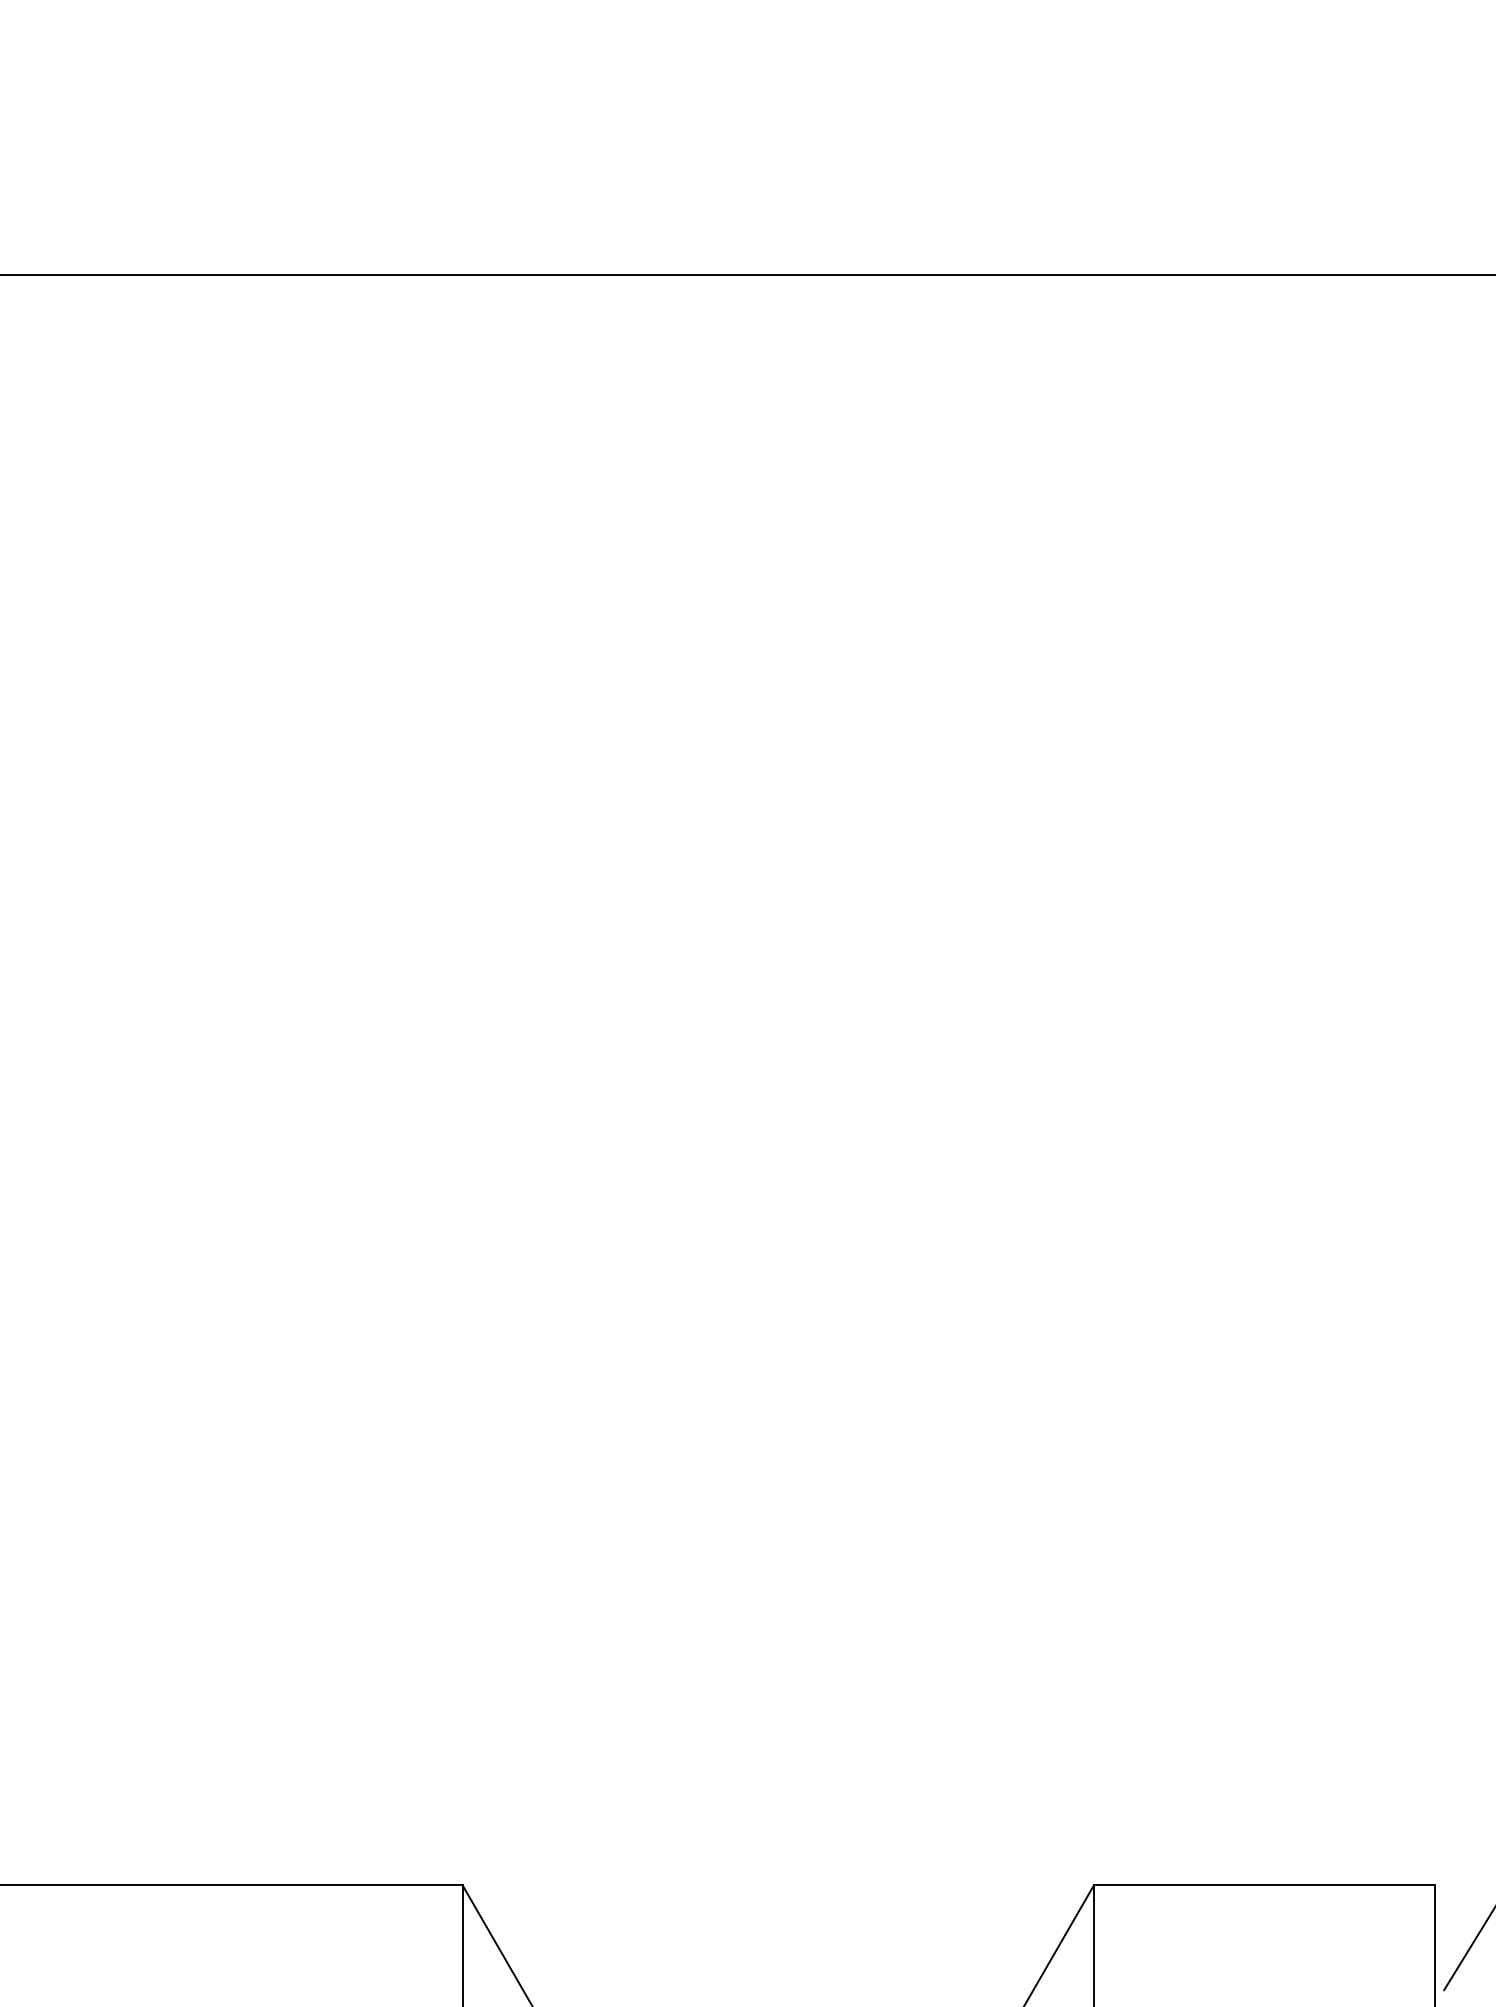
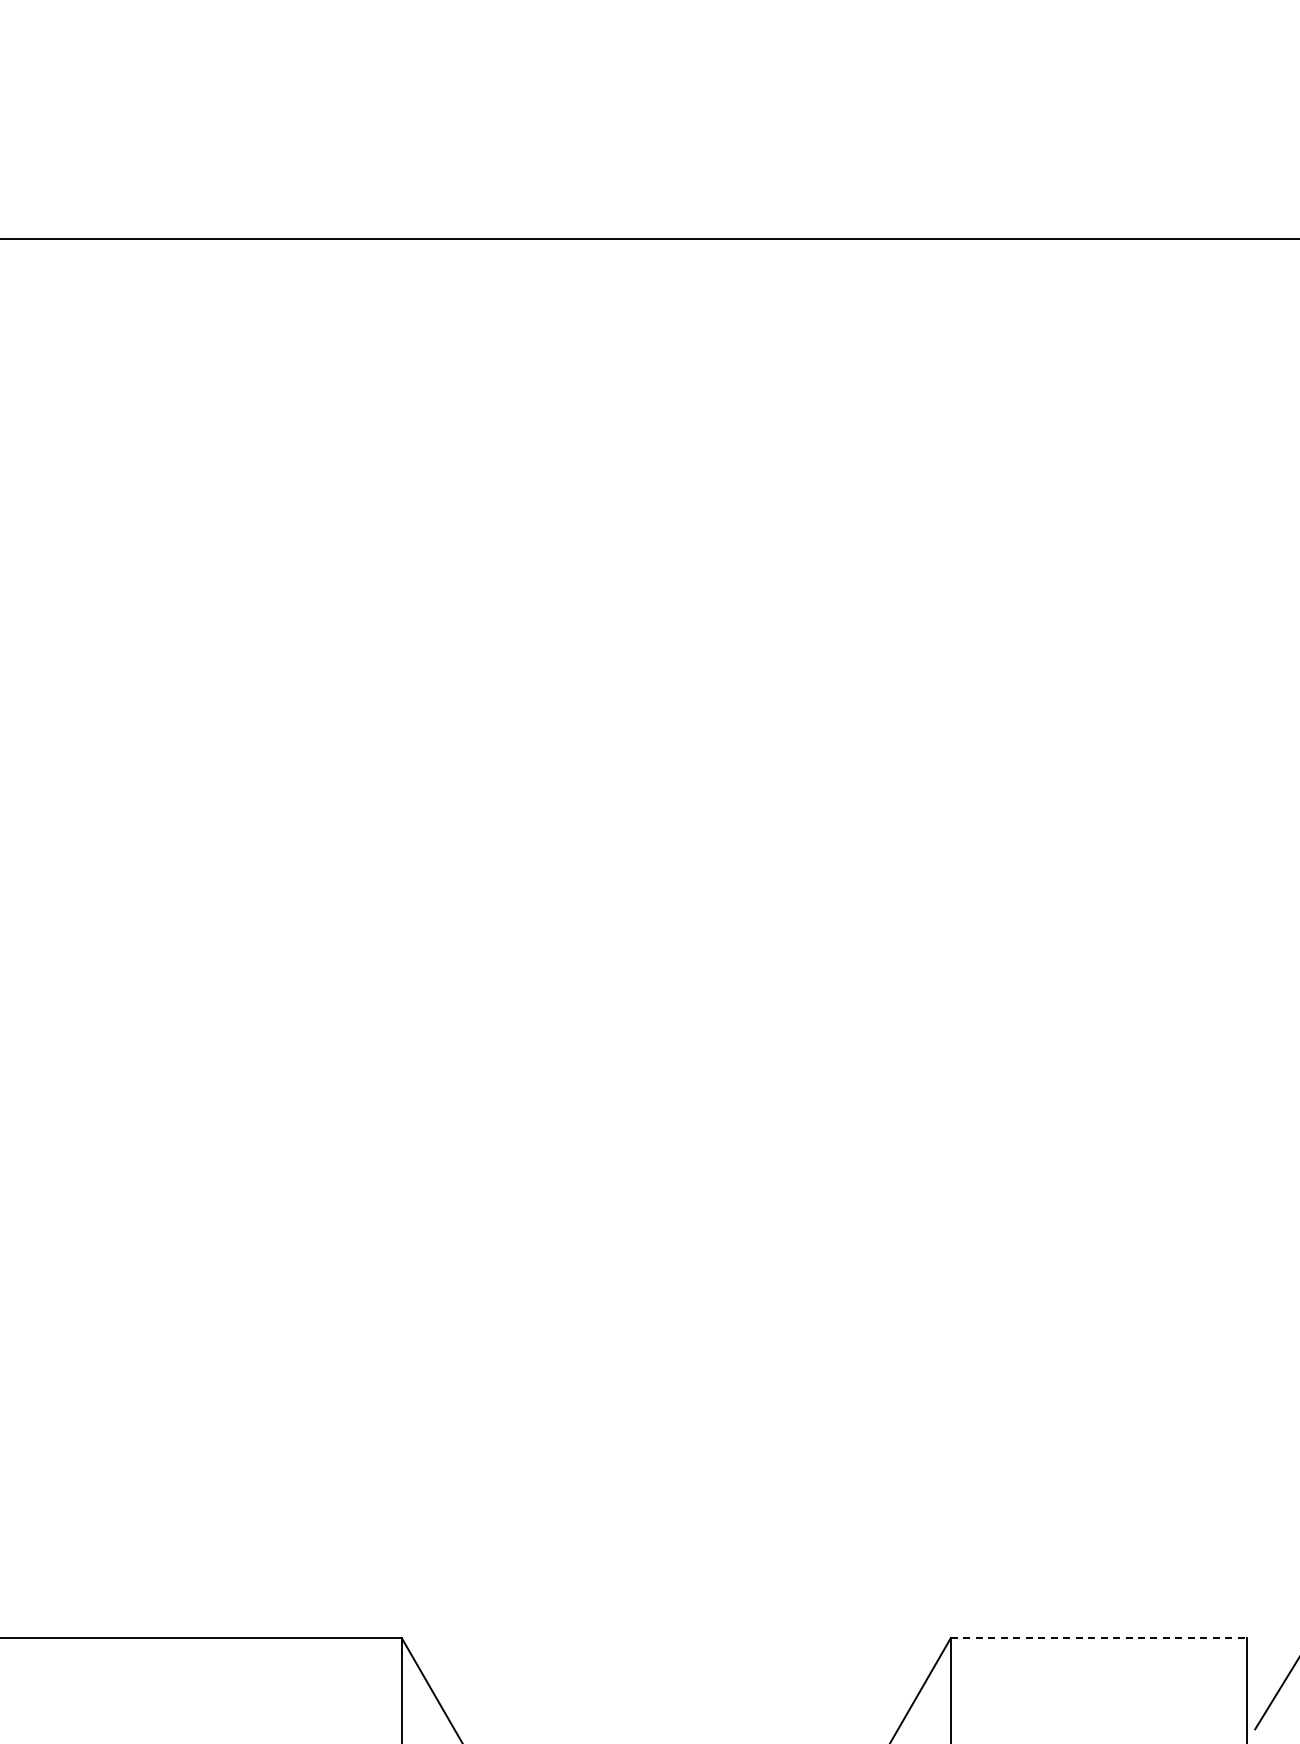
line: (1265, 1885) -> (1099, 1638), solid -> dashed

